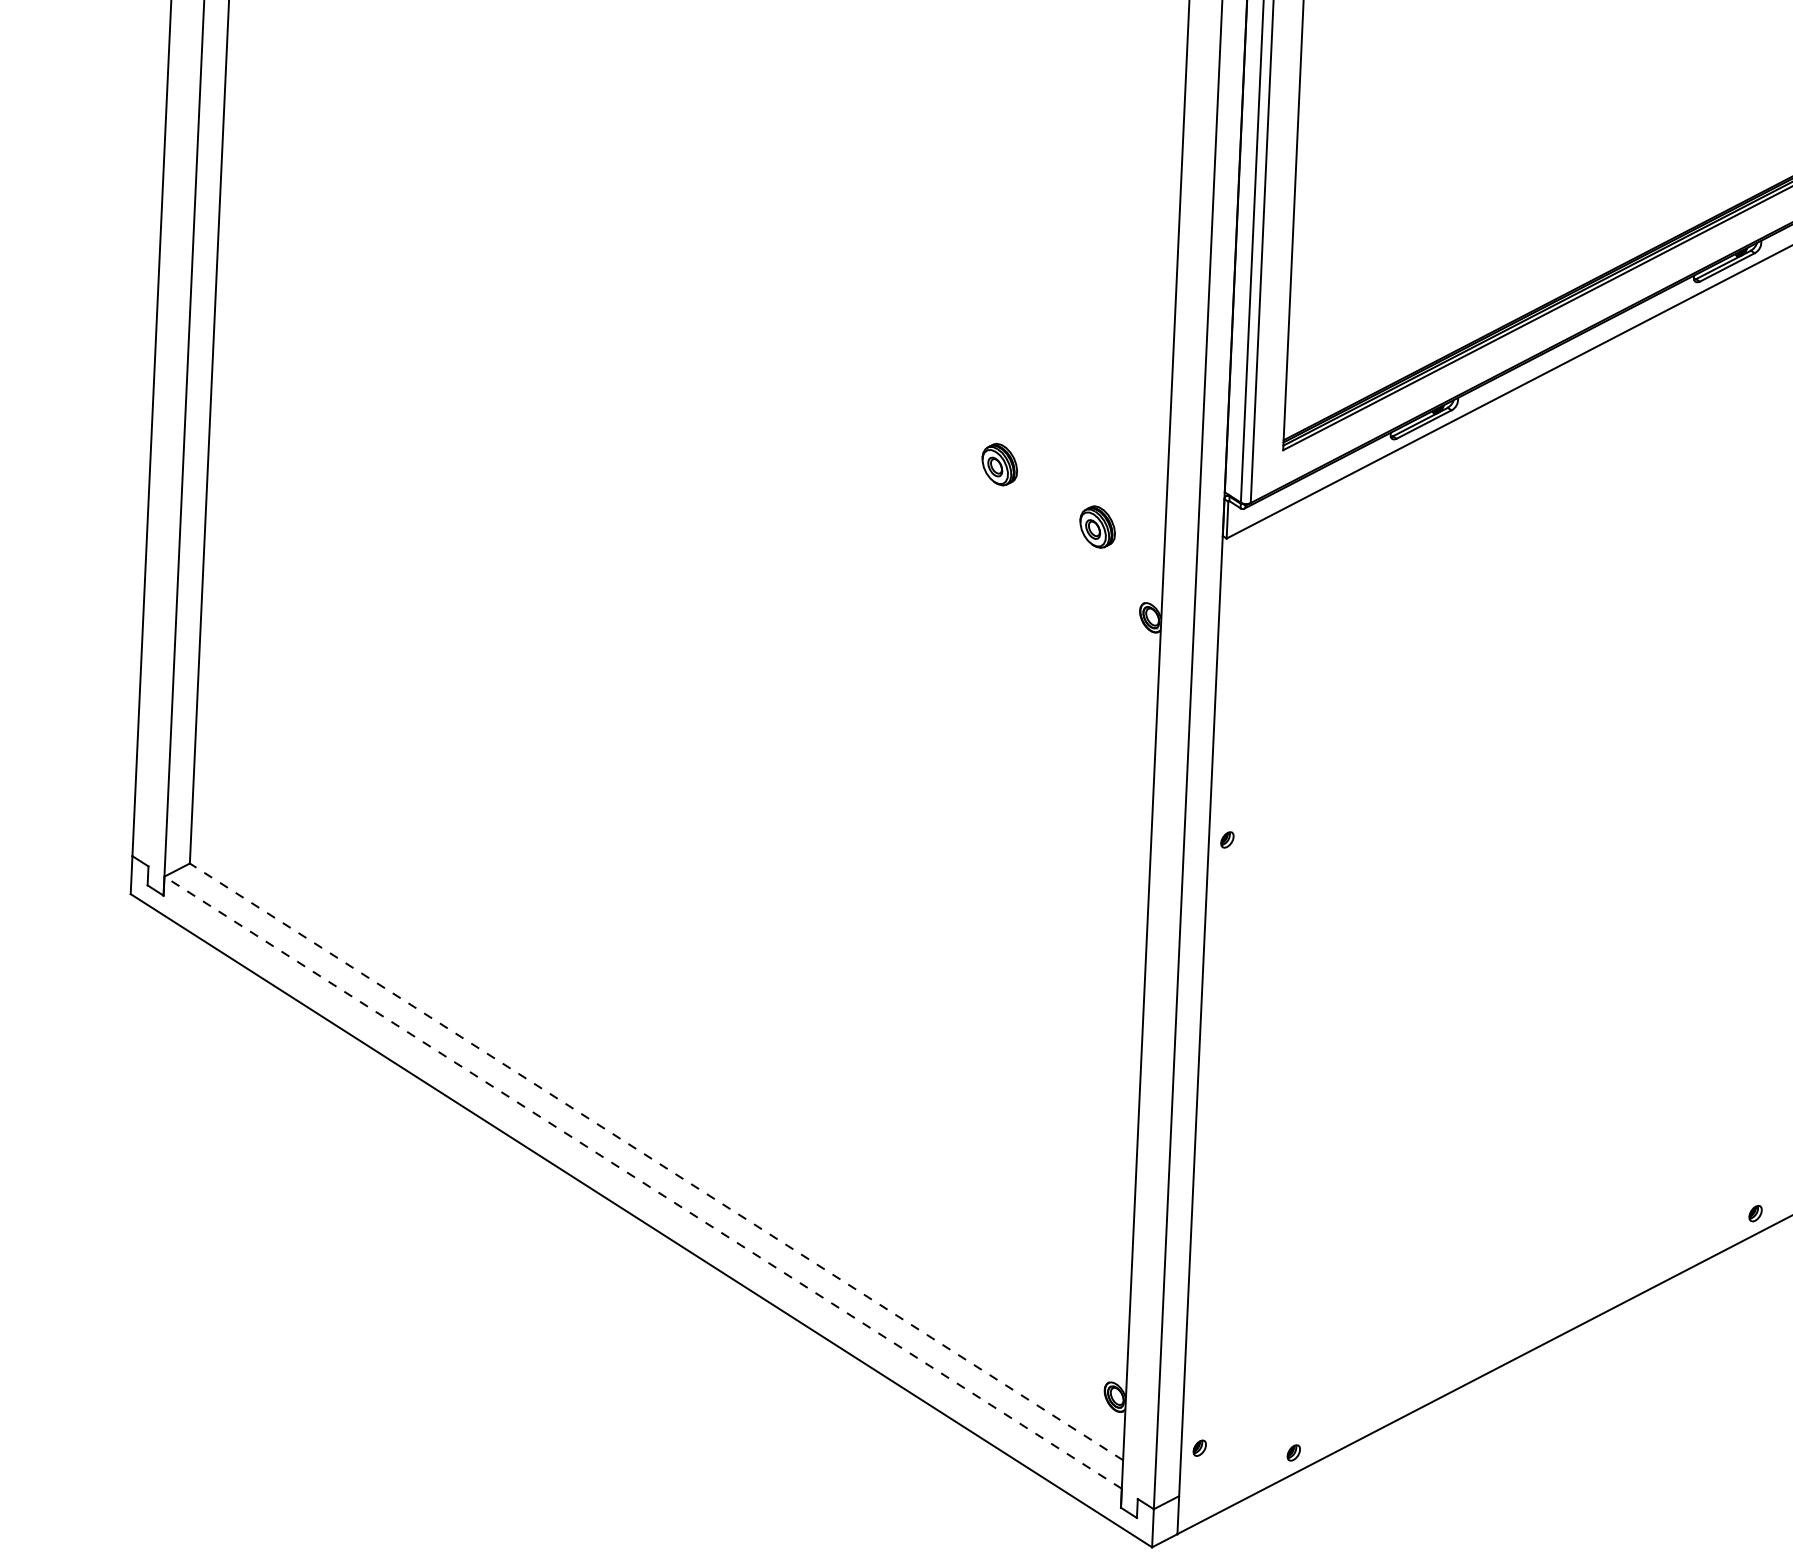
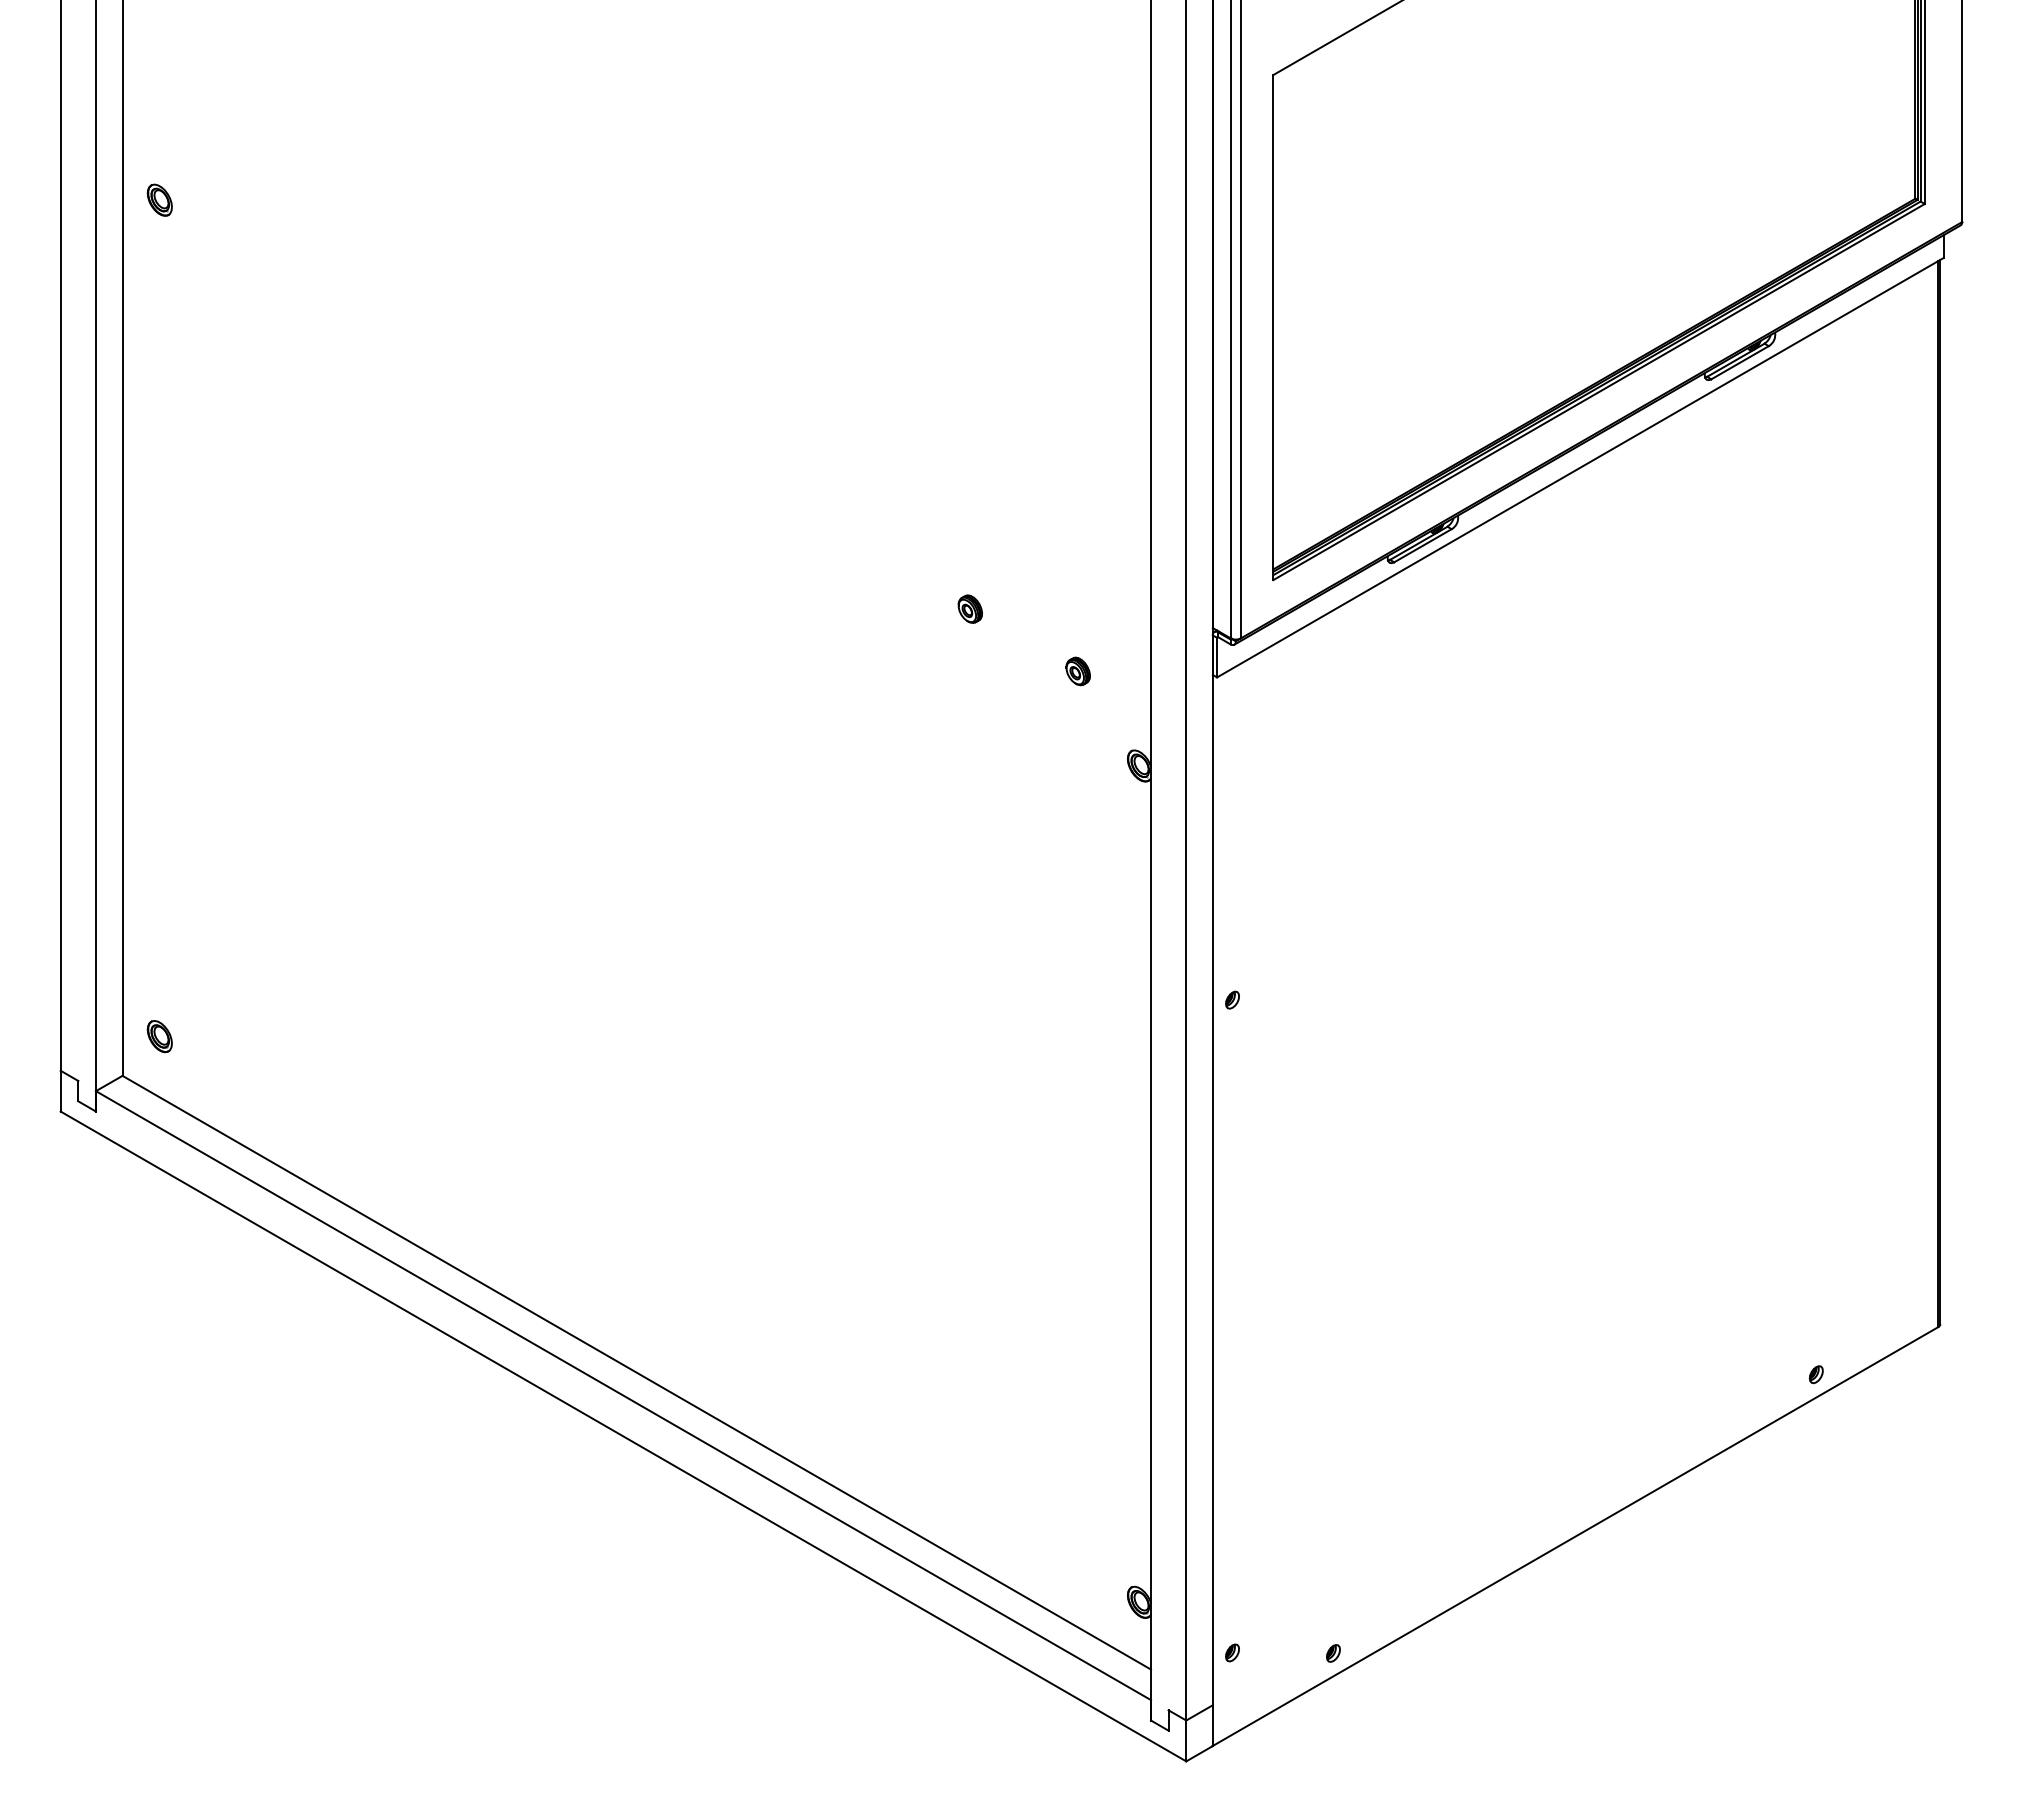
part: (261, 48) -> (159, 199), added
part: (998, 463) -> (969, 608), size x0.62
part: (1096, 527) -> (1077, 671), size x0.62
part: (225, 828) -> (159, 1036), added
line: (656, 1161) -> (636, 1372), dashed -> solid
line: (643, 1182) -> (623, 1395), dashed -> solid

